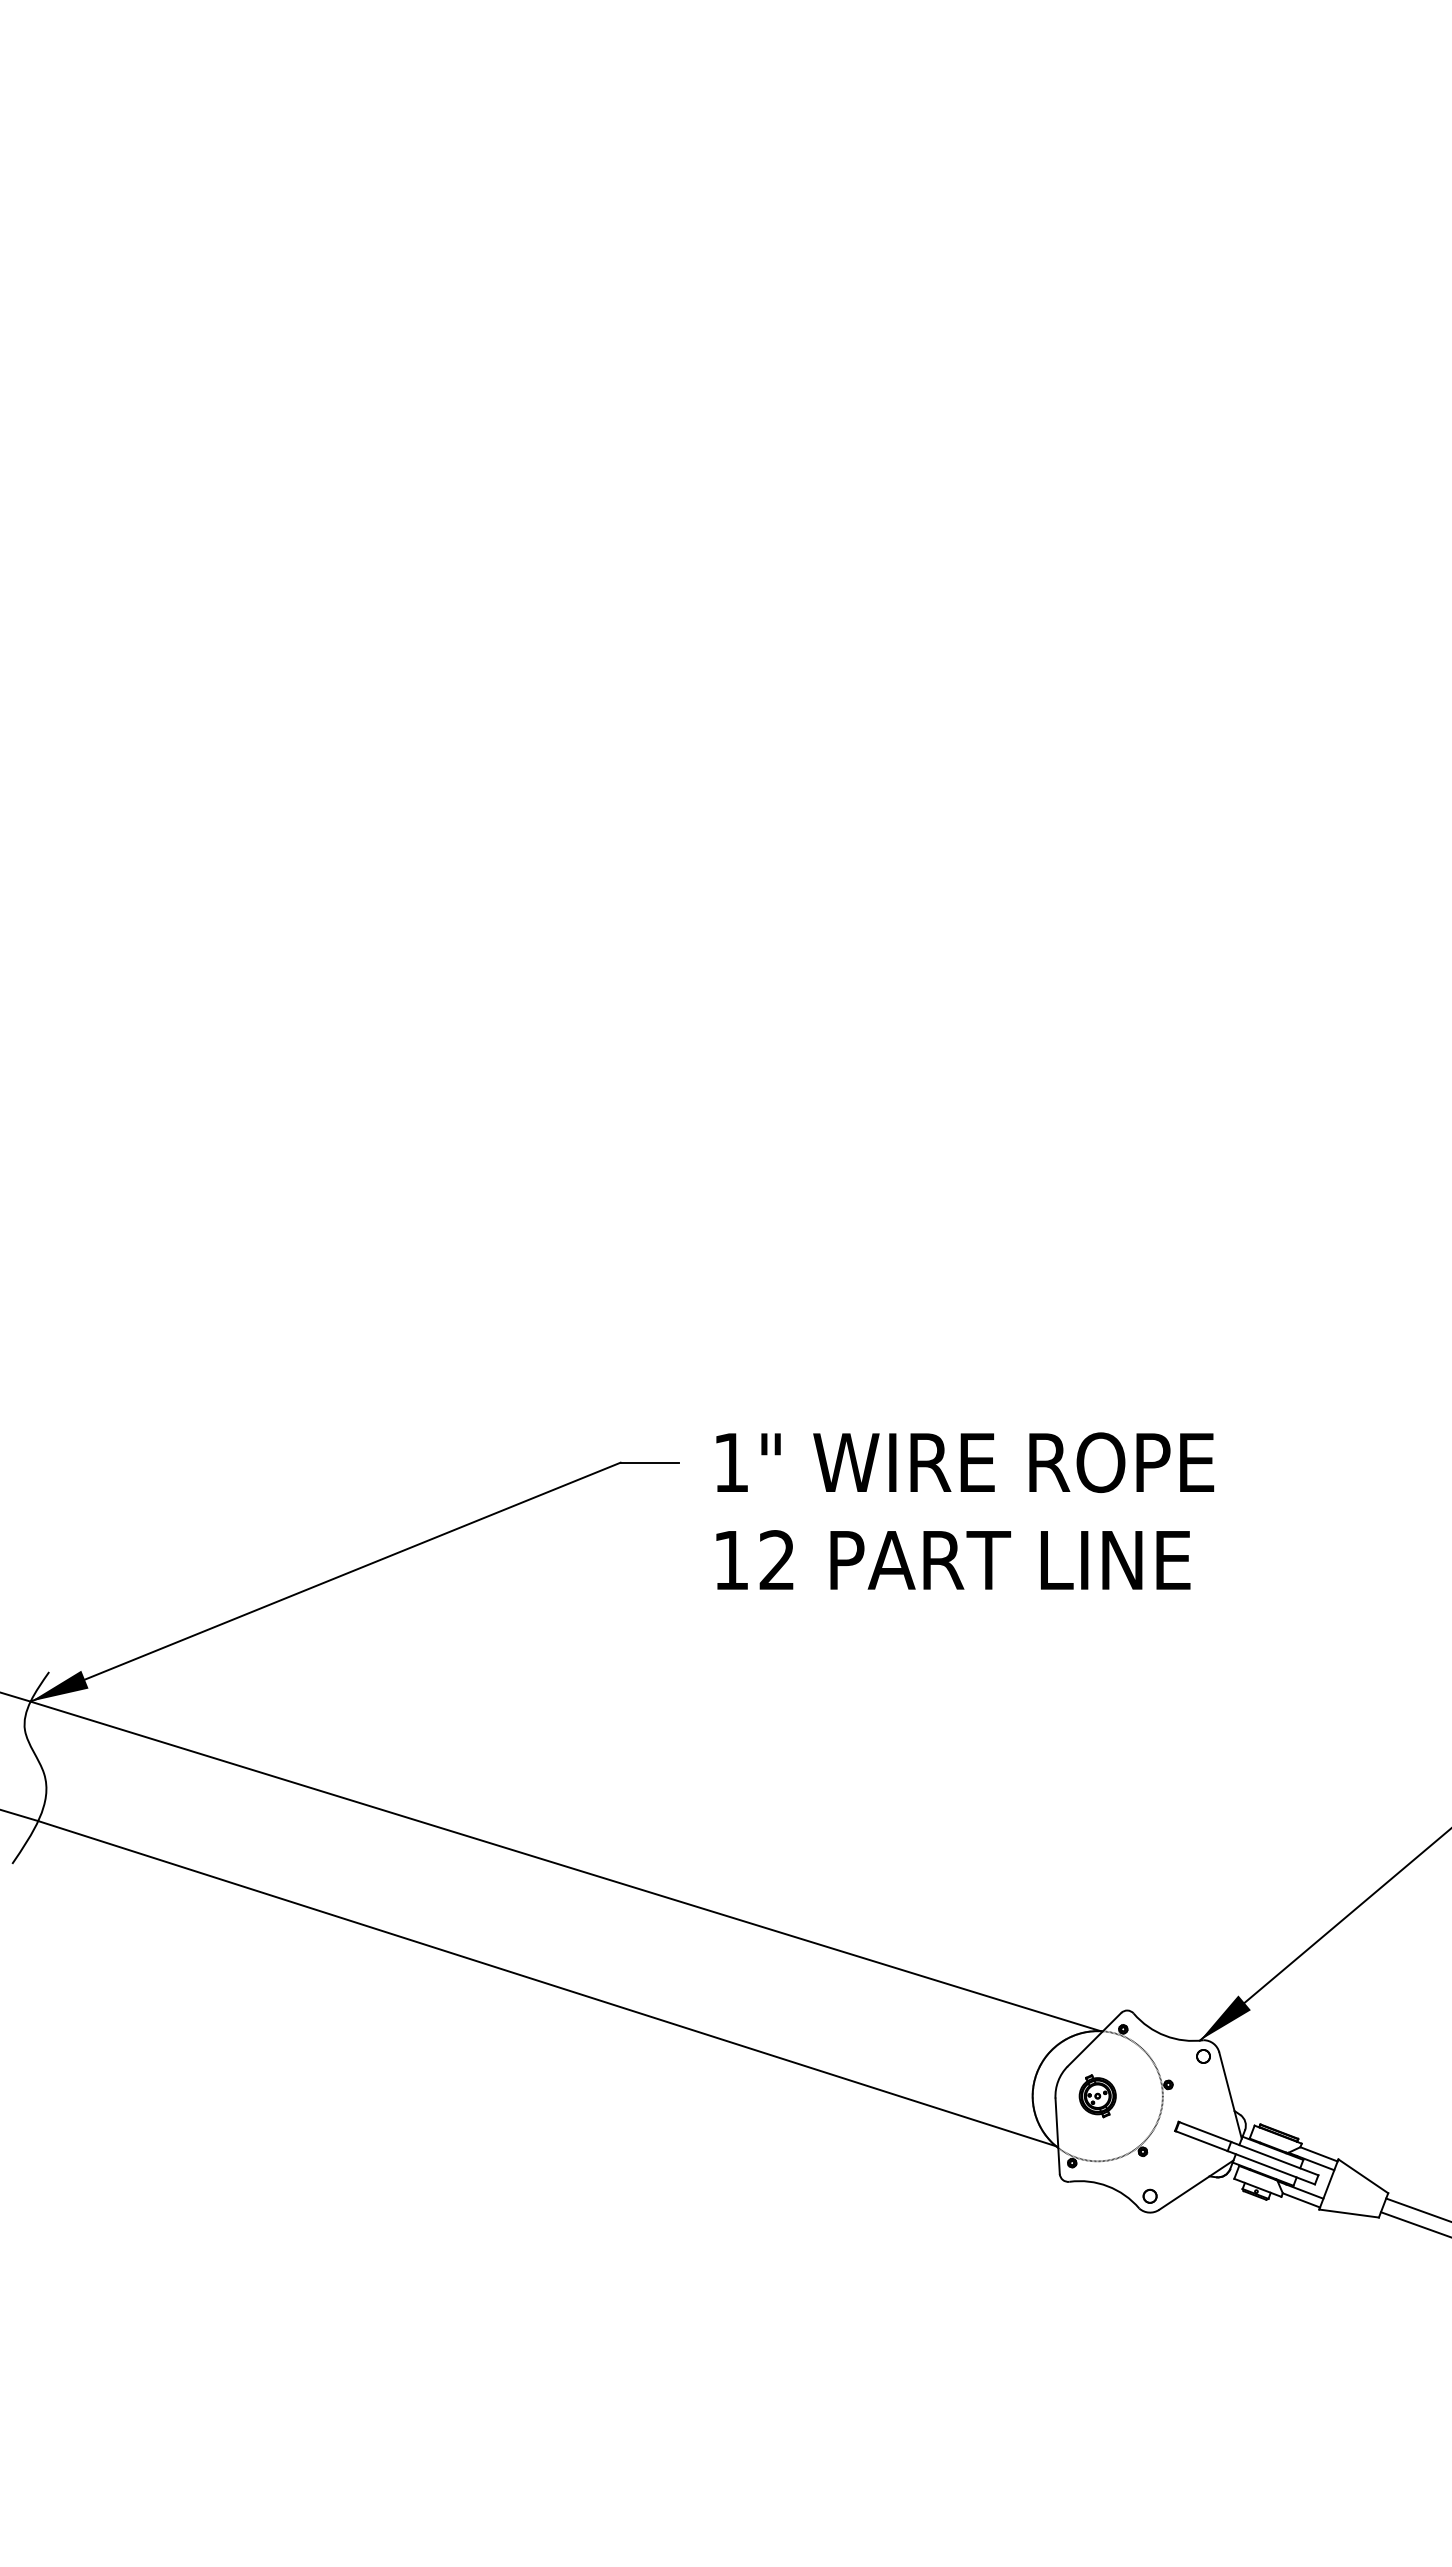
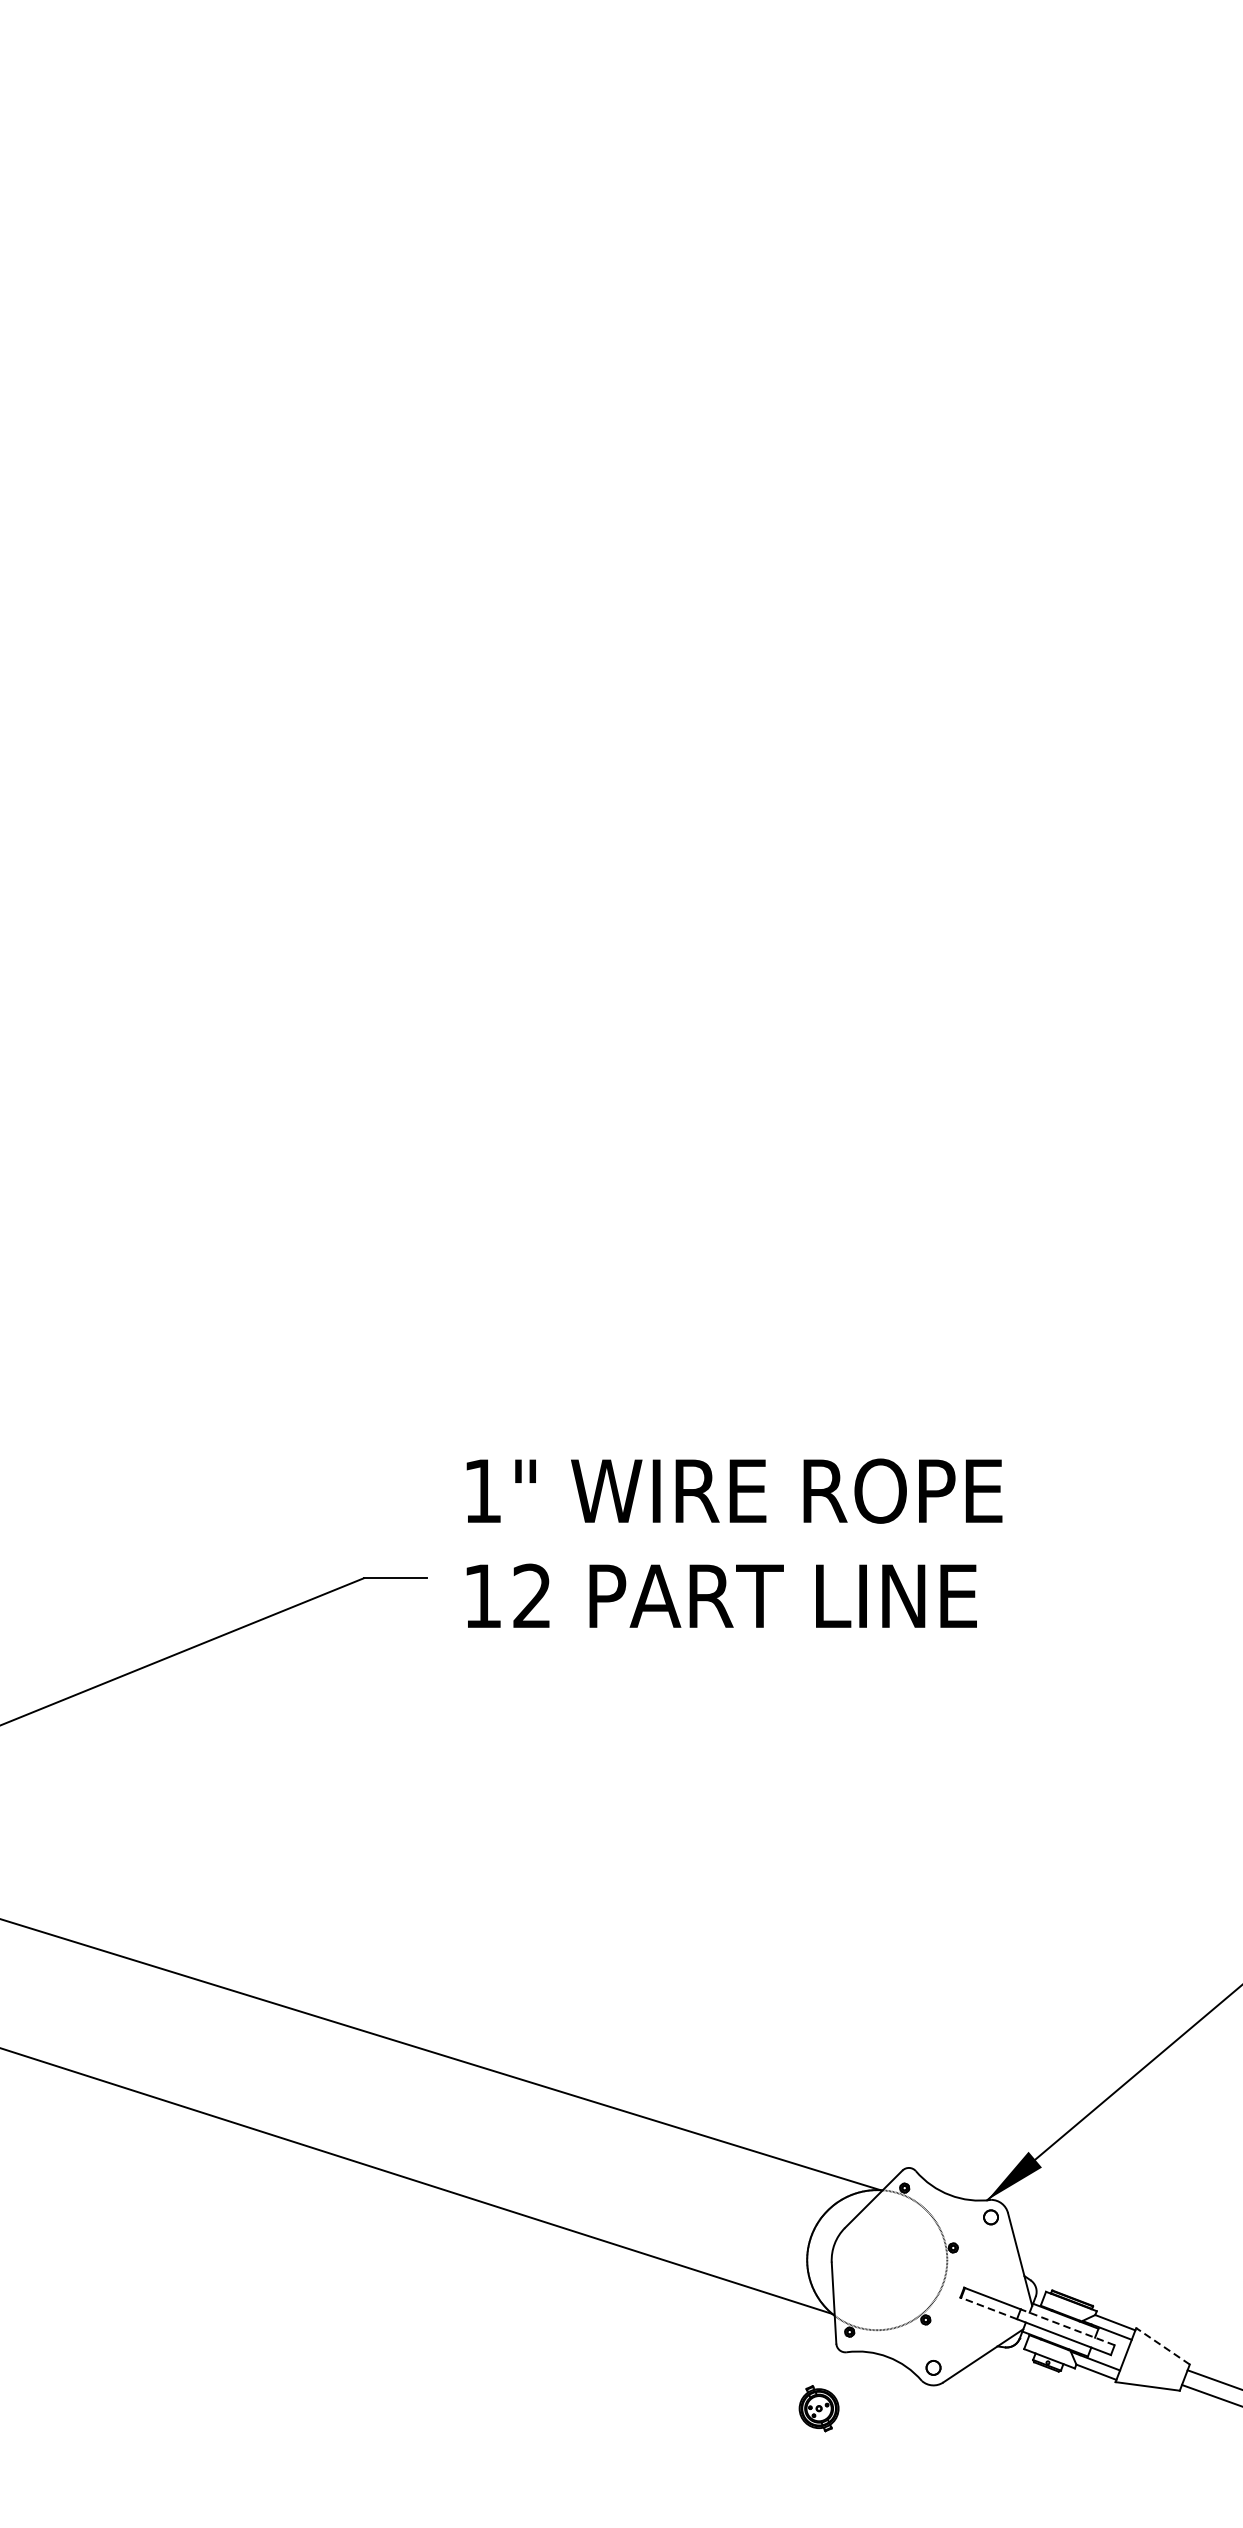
text: (965, 1510) -> (734, 1542), moved
part: (1097, 2096) -> (818, 2408), moved
line: (1201, 2141) -> (988, 2308), solid -> dashed
line: (1274, 2158) -> (1067, 2327), solid -> dashed
line: (1362, 2176) -> (1162, 2346), solid -> dashed

